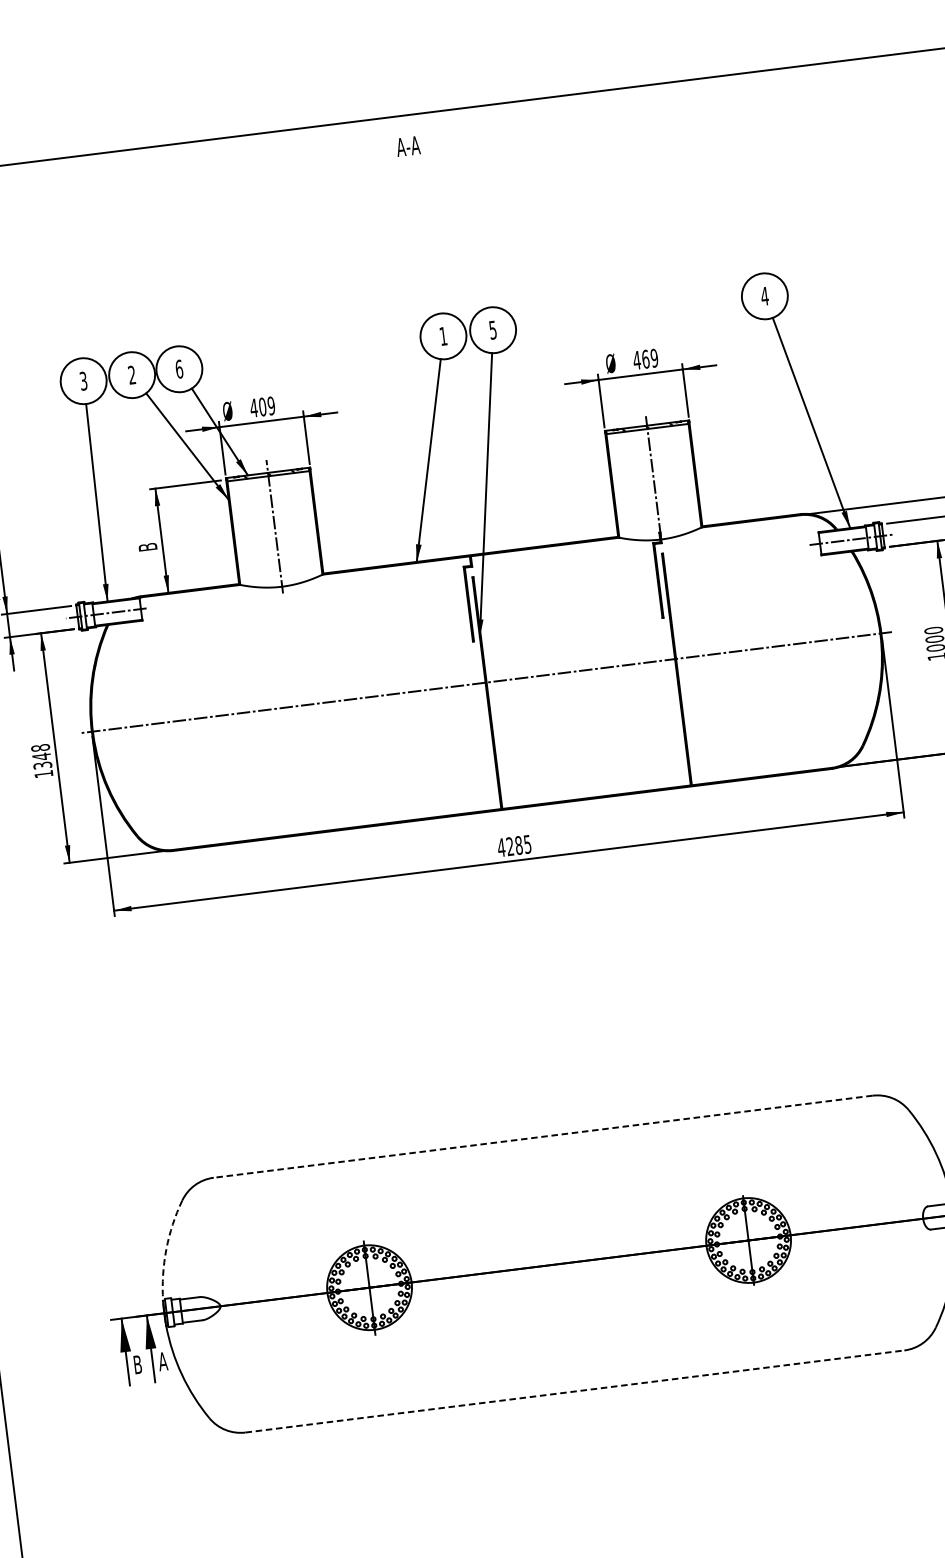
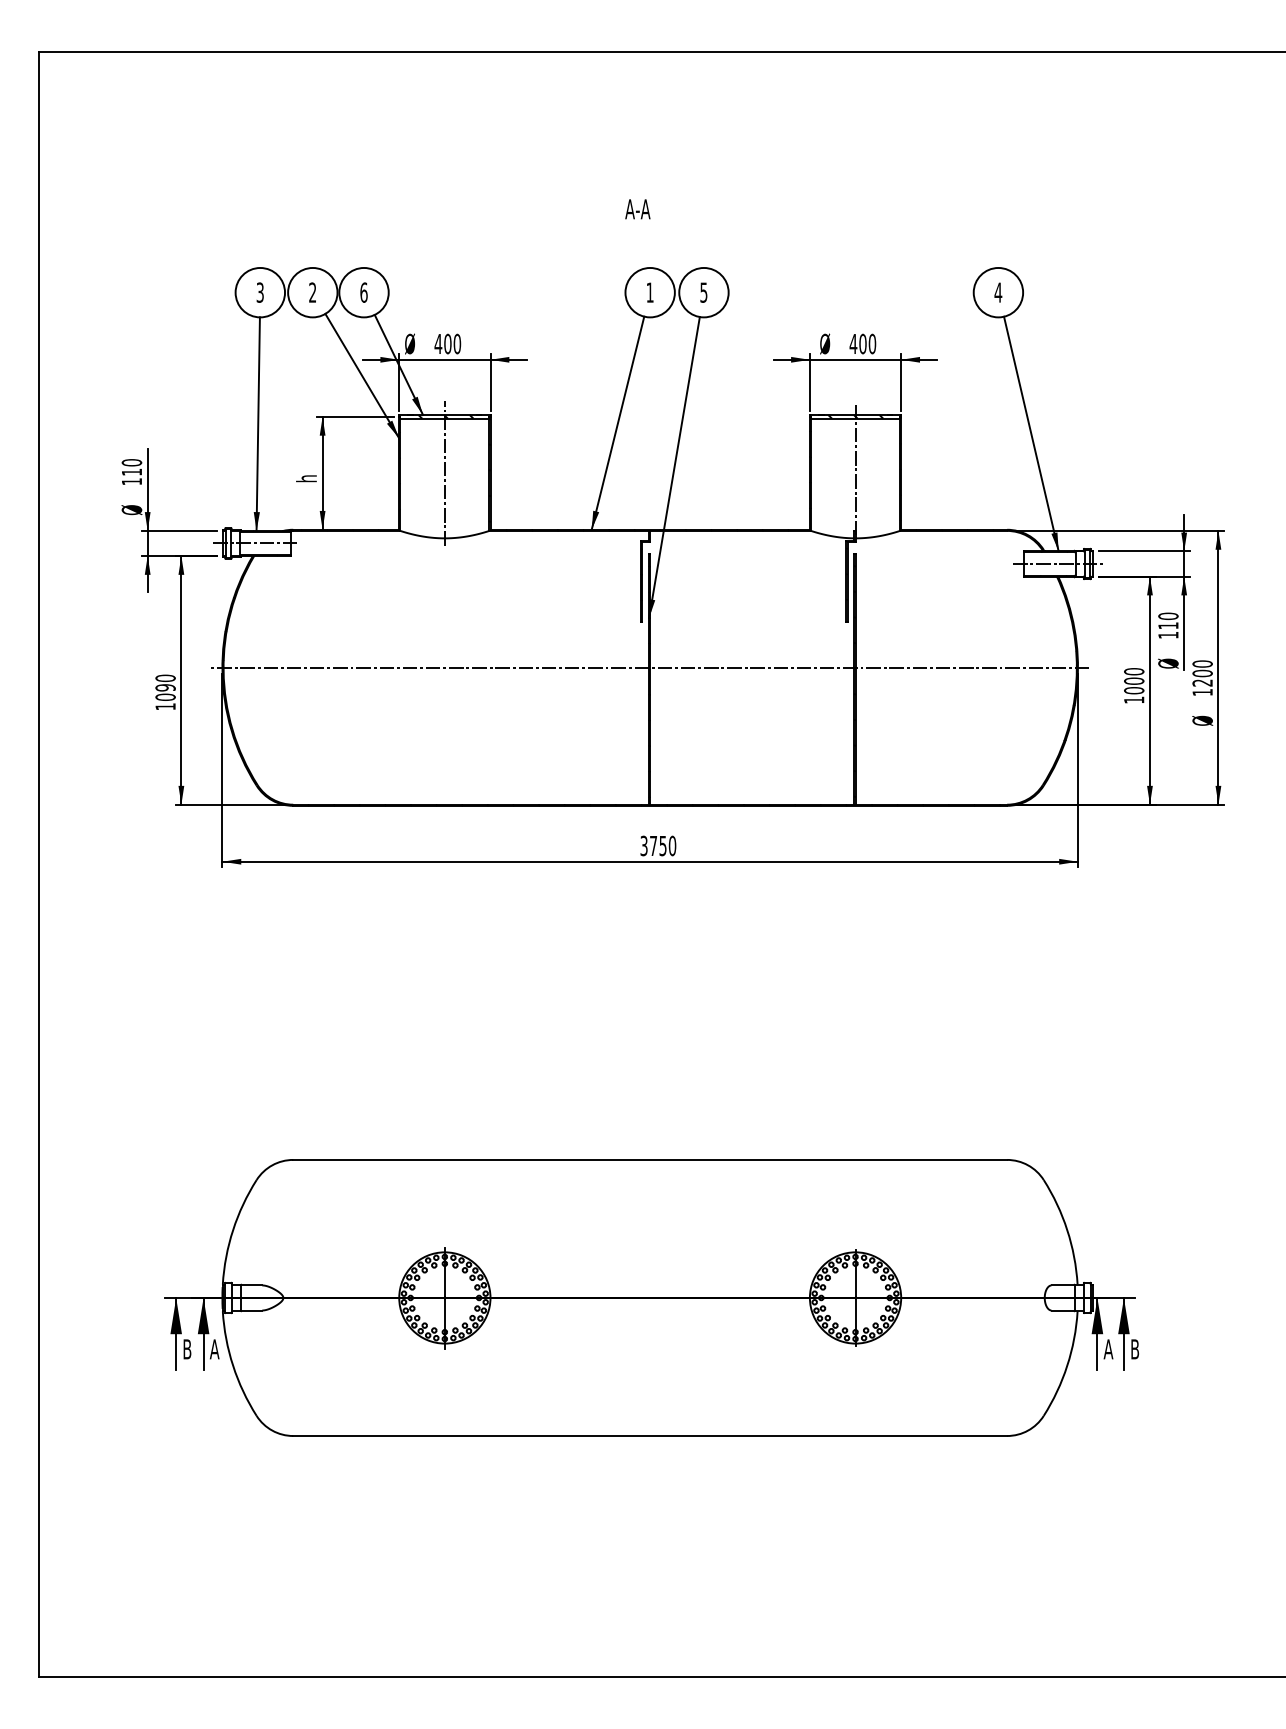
text: (407, 146) -> (637, 209), moved
text: (649, 358) -> (867, 343), 469 -> 400
text: (270, 406) -> (456, 344), 409 -> 400
text: (147, 547) -> (306, 478), B -> h
text: (41, 756) -> (165, 687), 1348 -> 1090
text: (514, 845) -> (658, 845), 4285 -> 3750
line: (543, 1136) -> (650, 1159), dashed -> solid
arc: (166, 1249) -> (233, 1230), dashed -> solid
line: (575, 1391) -> (650, 1436), dashed -> solid

